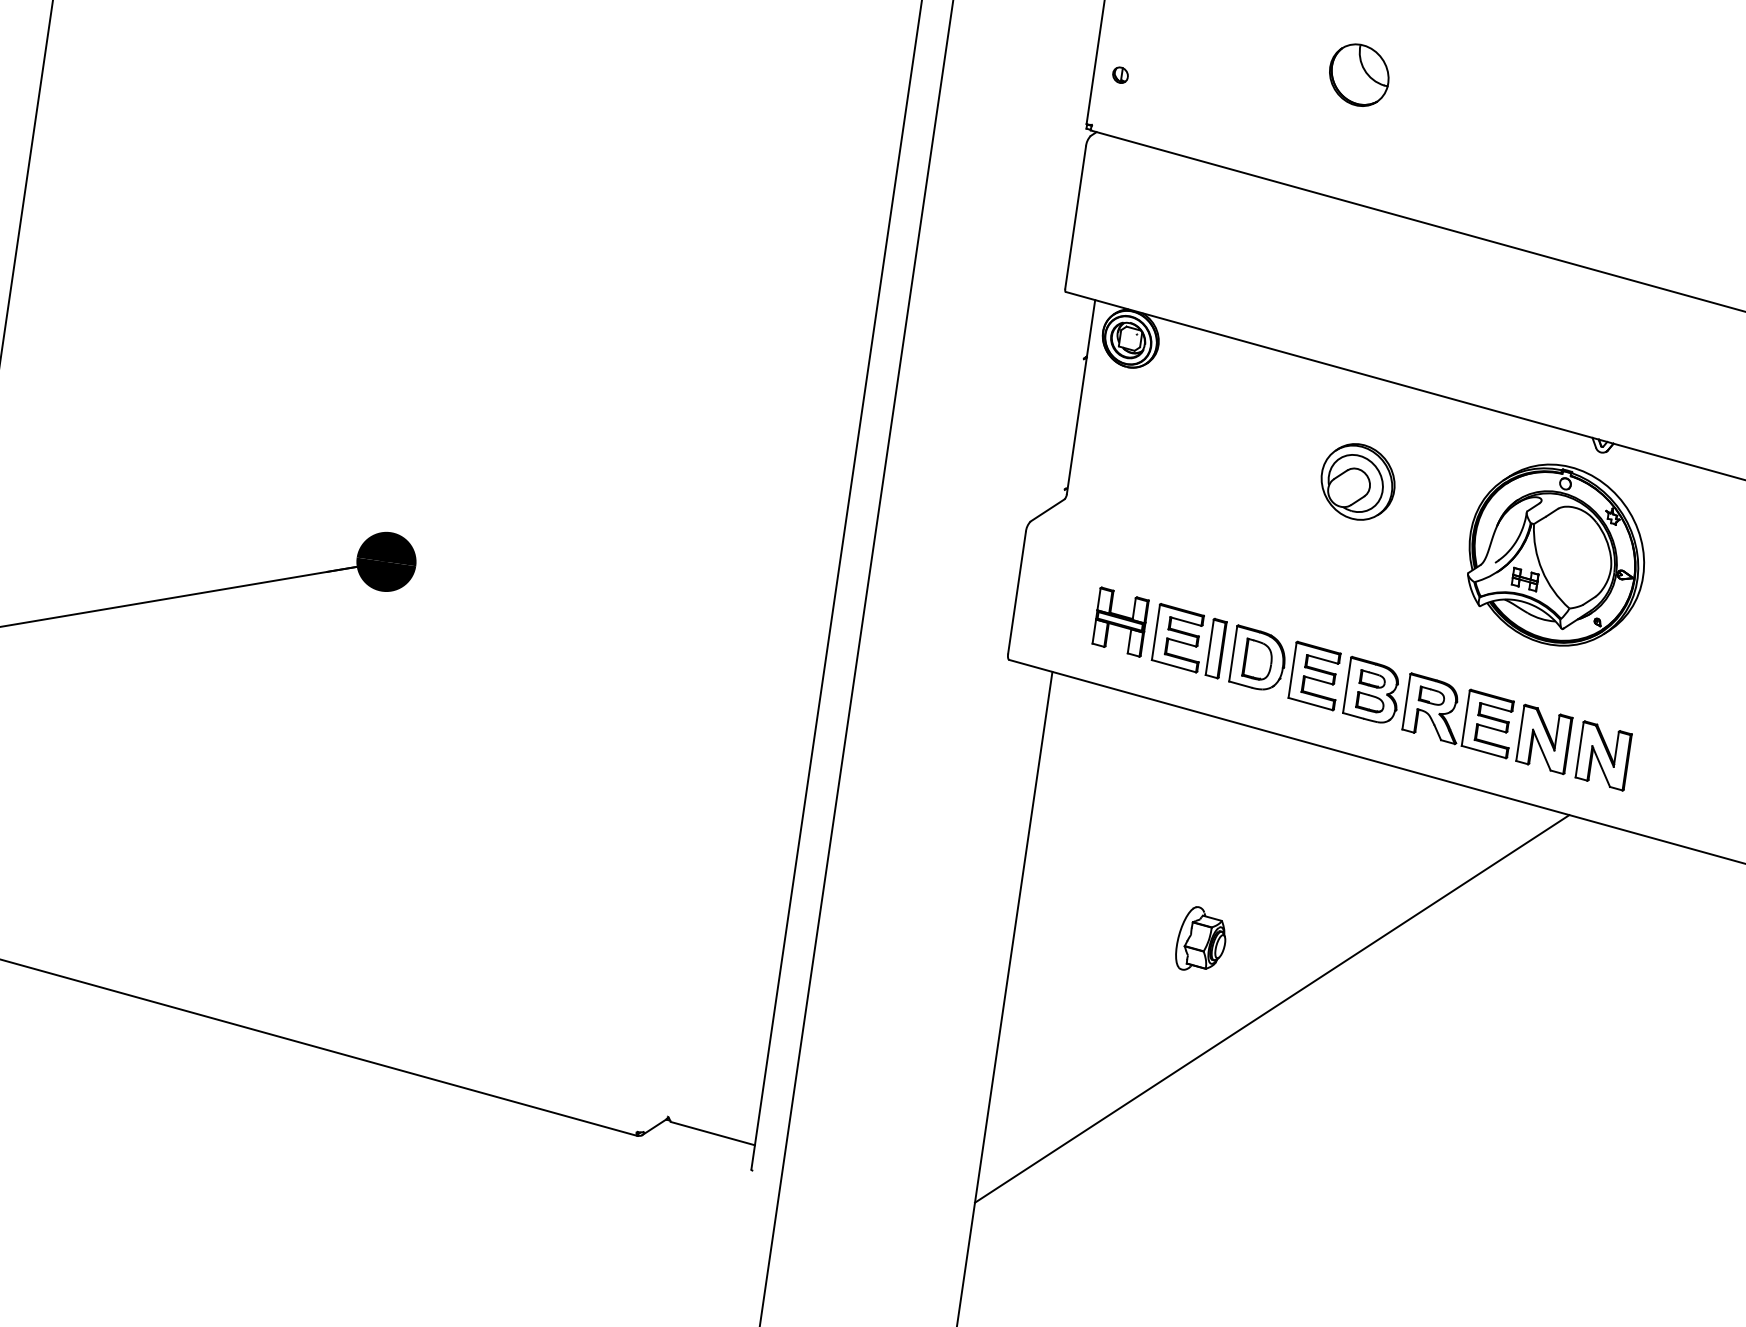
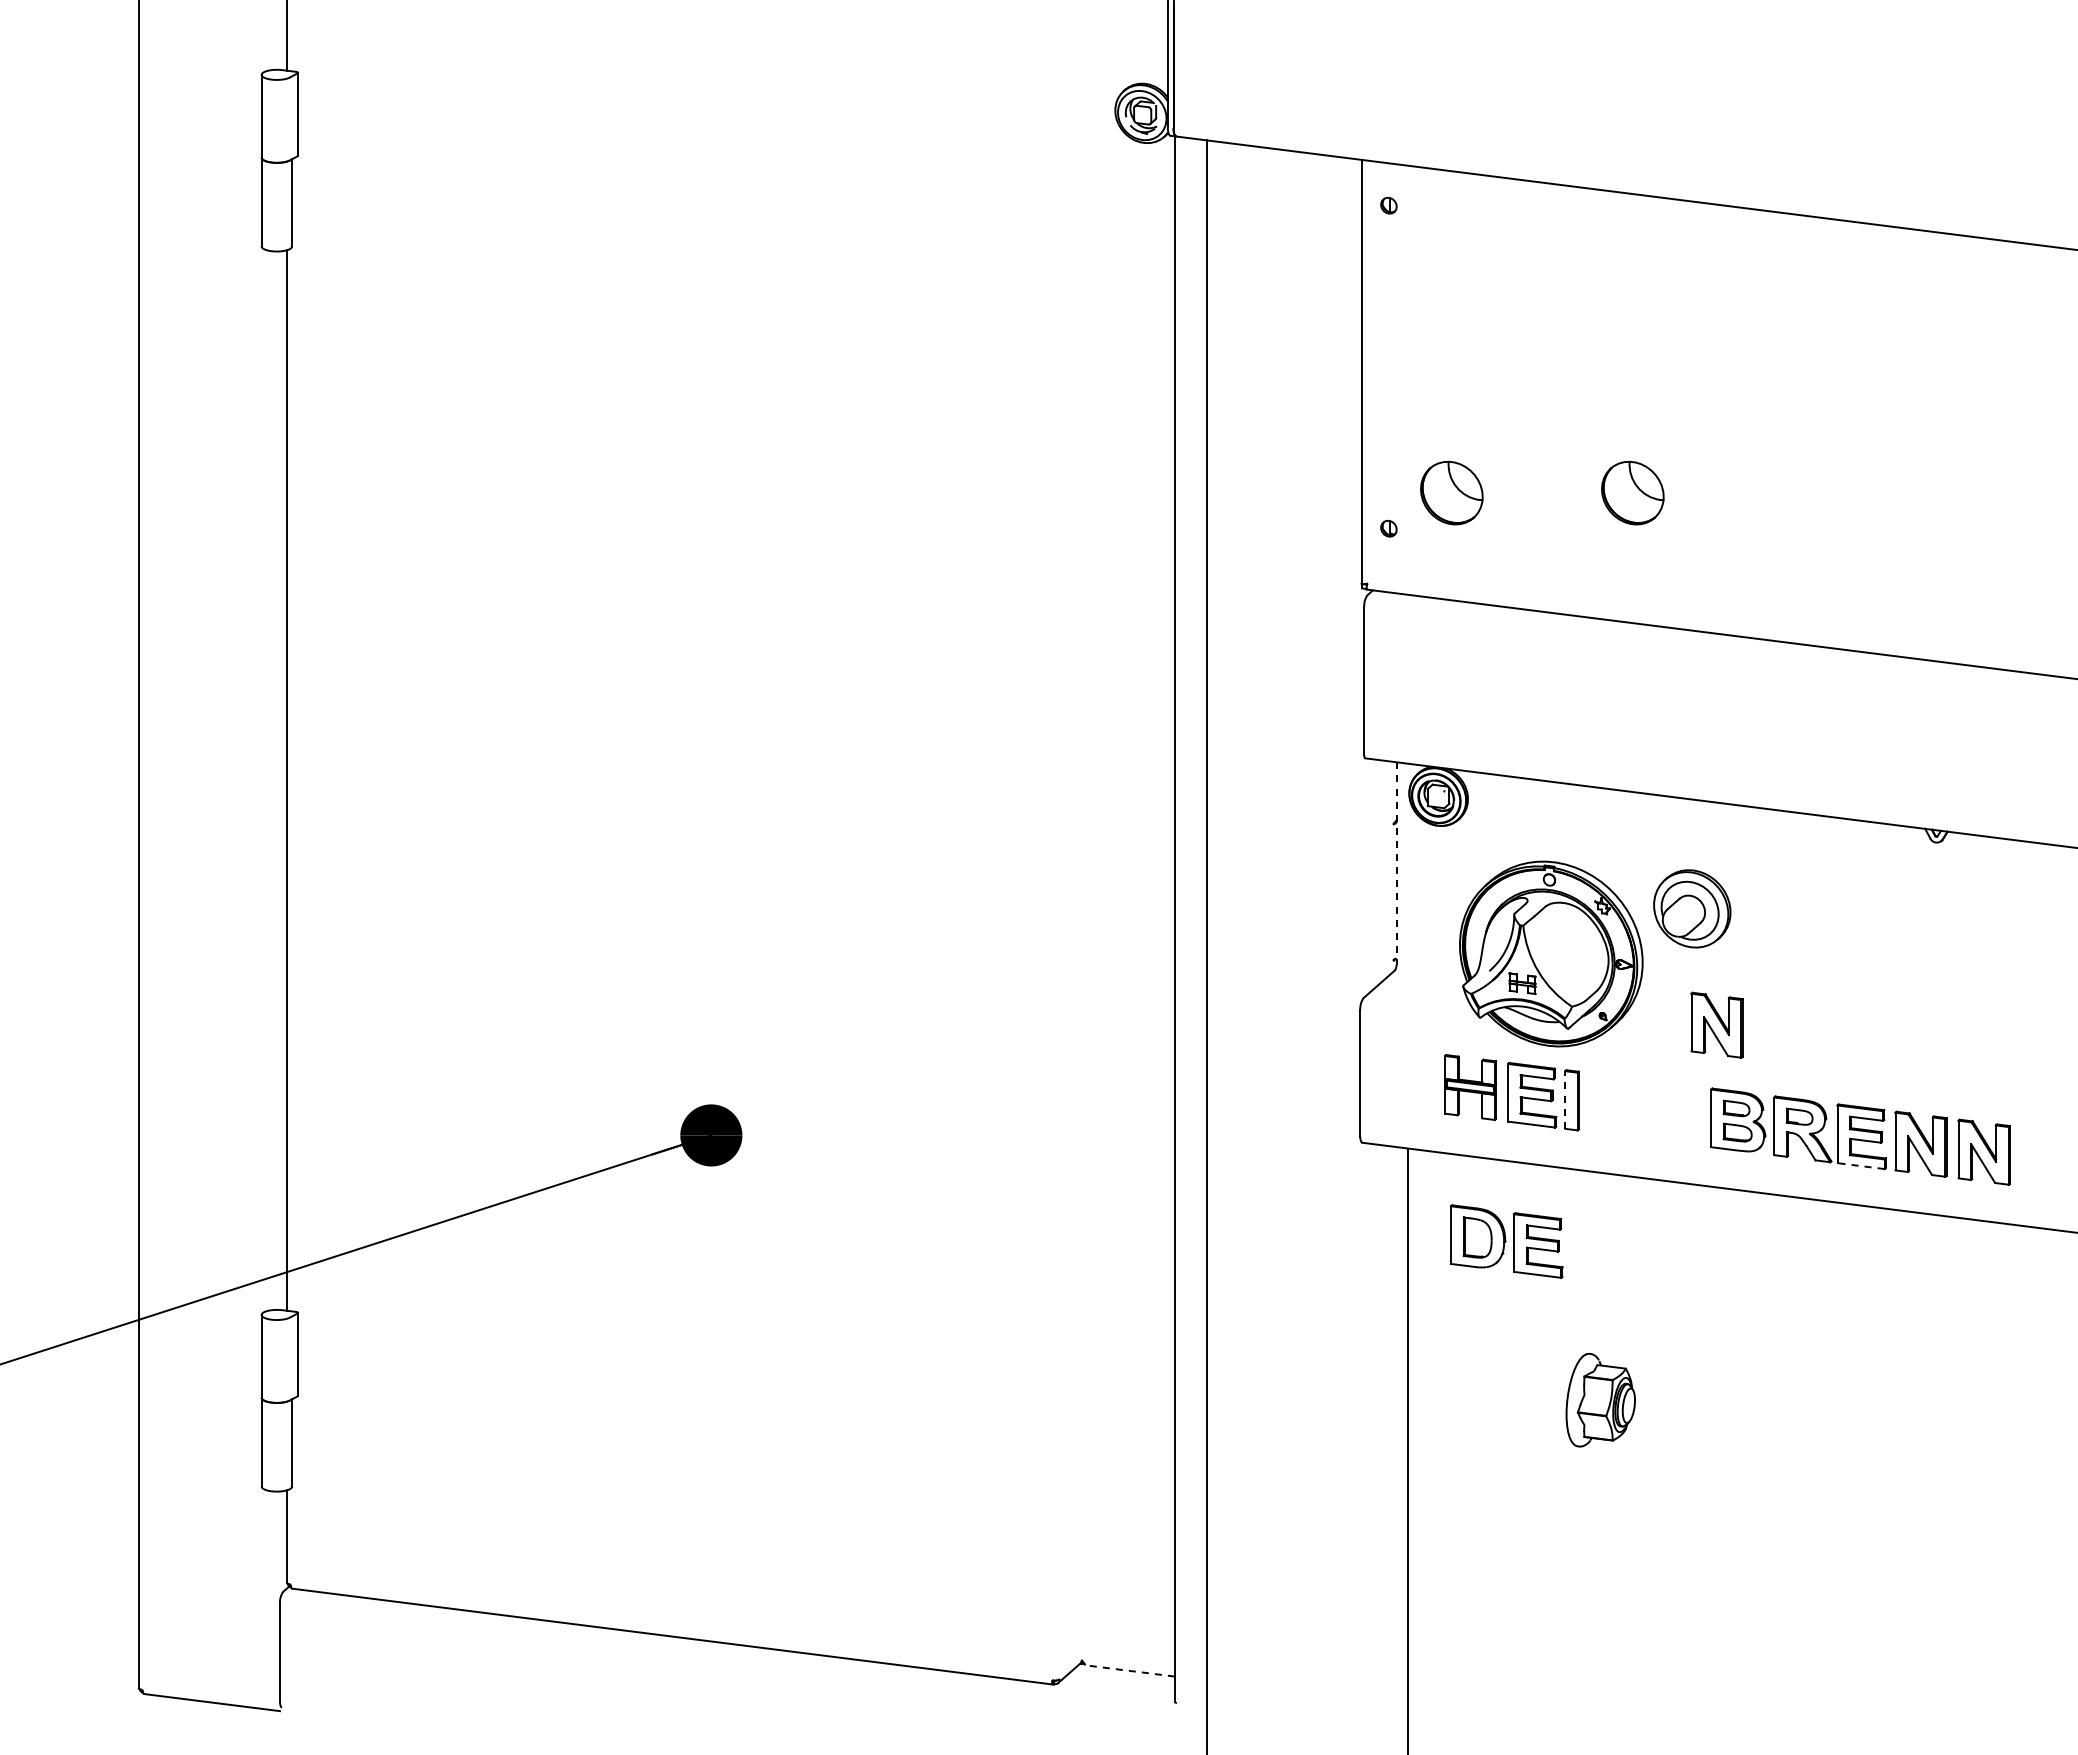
part: (1185, 49) -> (1451, 492), added
line: (1081, 397) -> (1396, 863), solid -> dashed
part: (1557, 554) -> (1551, 953), moved
part: (1365, 596) -> (1716, 1024), added
line: (1209, 647) -> (1565, 1100), solid -> dashed
part: (1285, 667) -> (1506, 1241), moved
line: (1484, 752) -> (1861, 1166), solid -> dashed
part: (1201, 940) -> (1600, 1400), size x1.4
line: (1271, 1008) -> (1682, 1459), removed
line: (712, 1133) -> (1129, 1670), solid -> dashed

